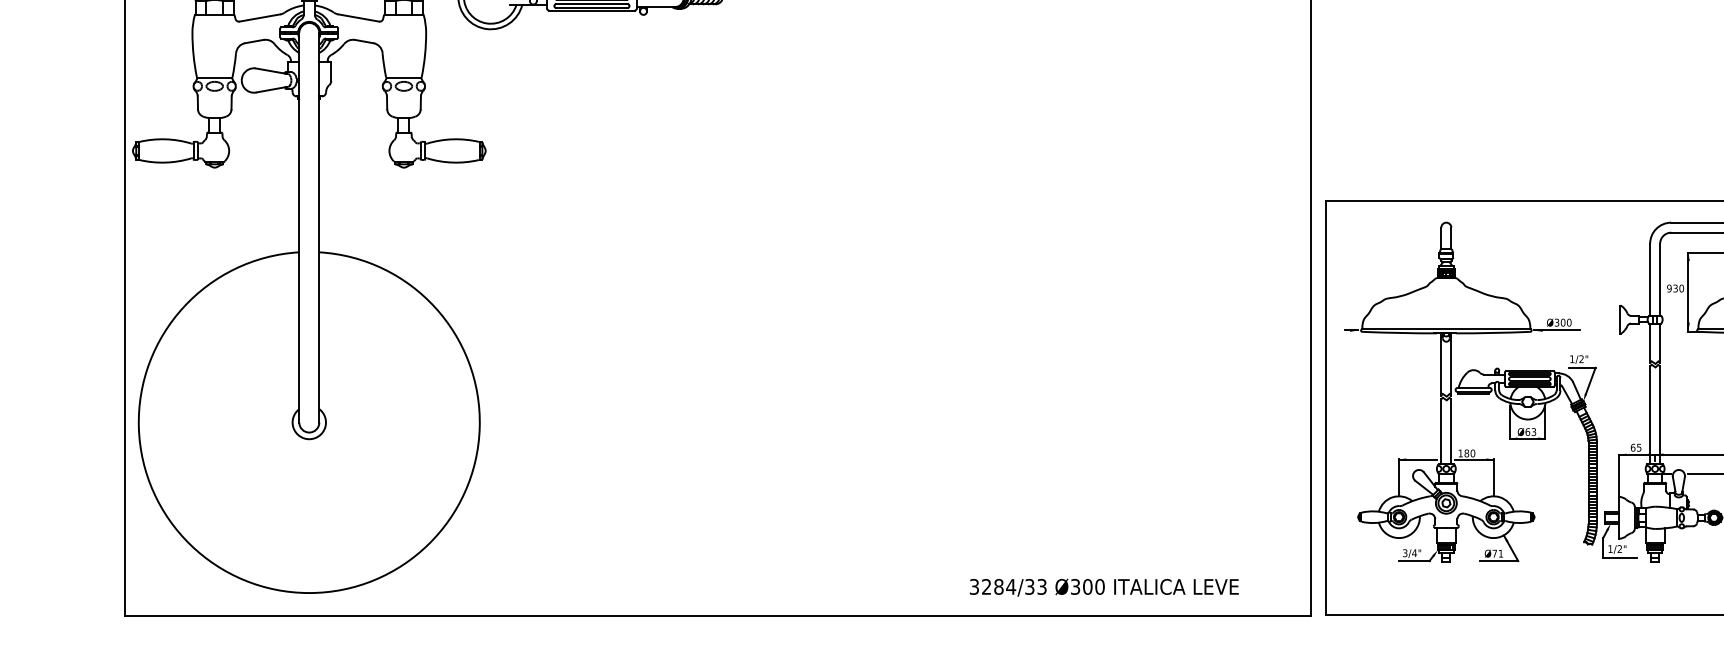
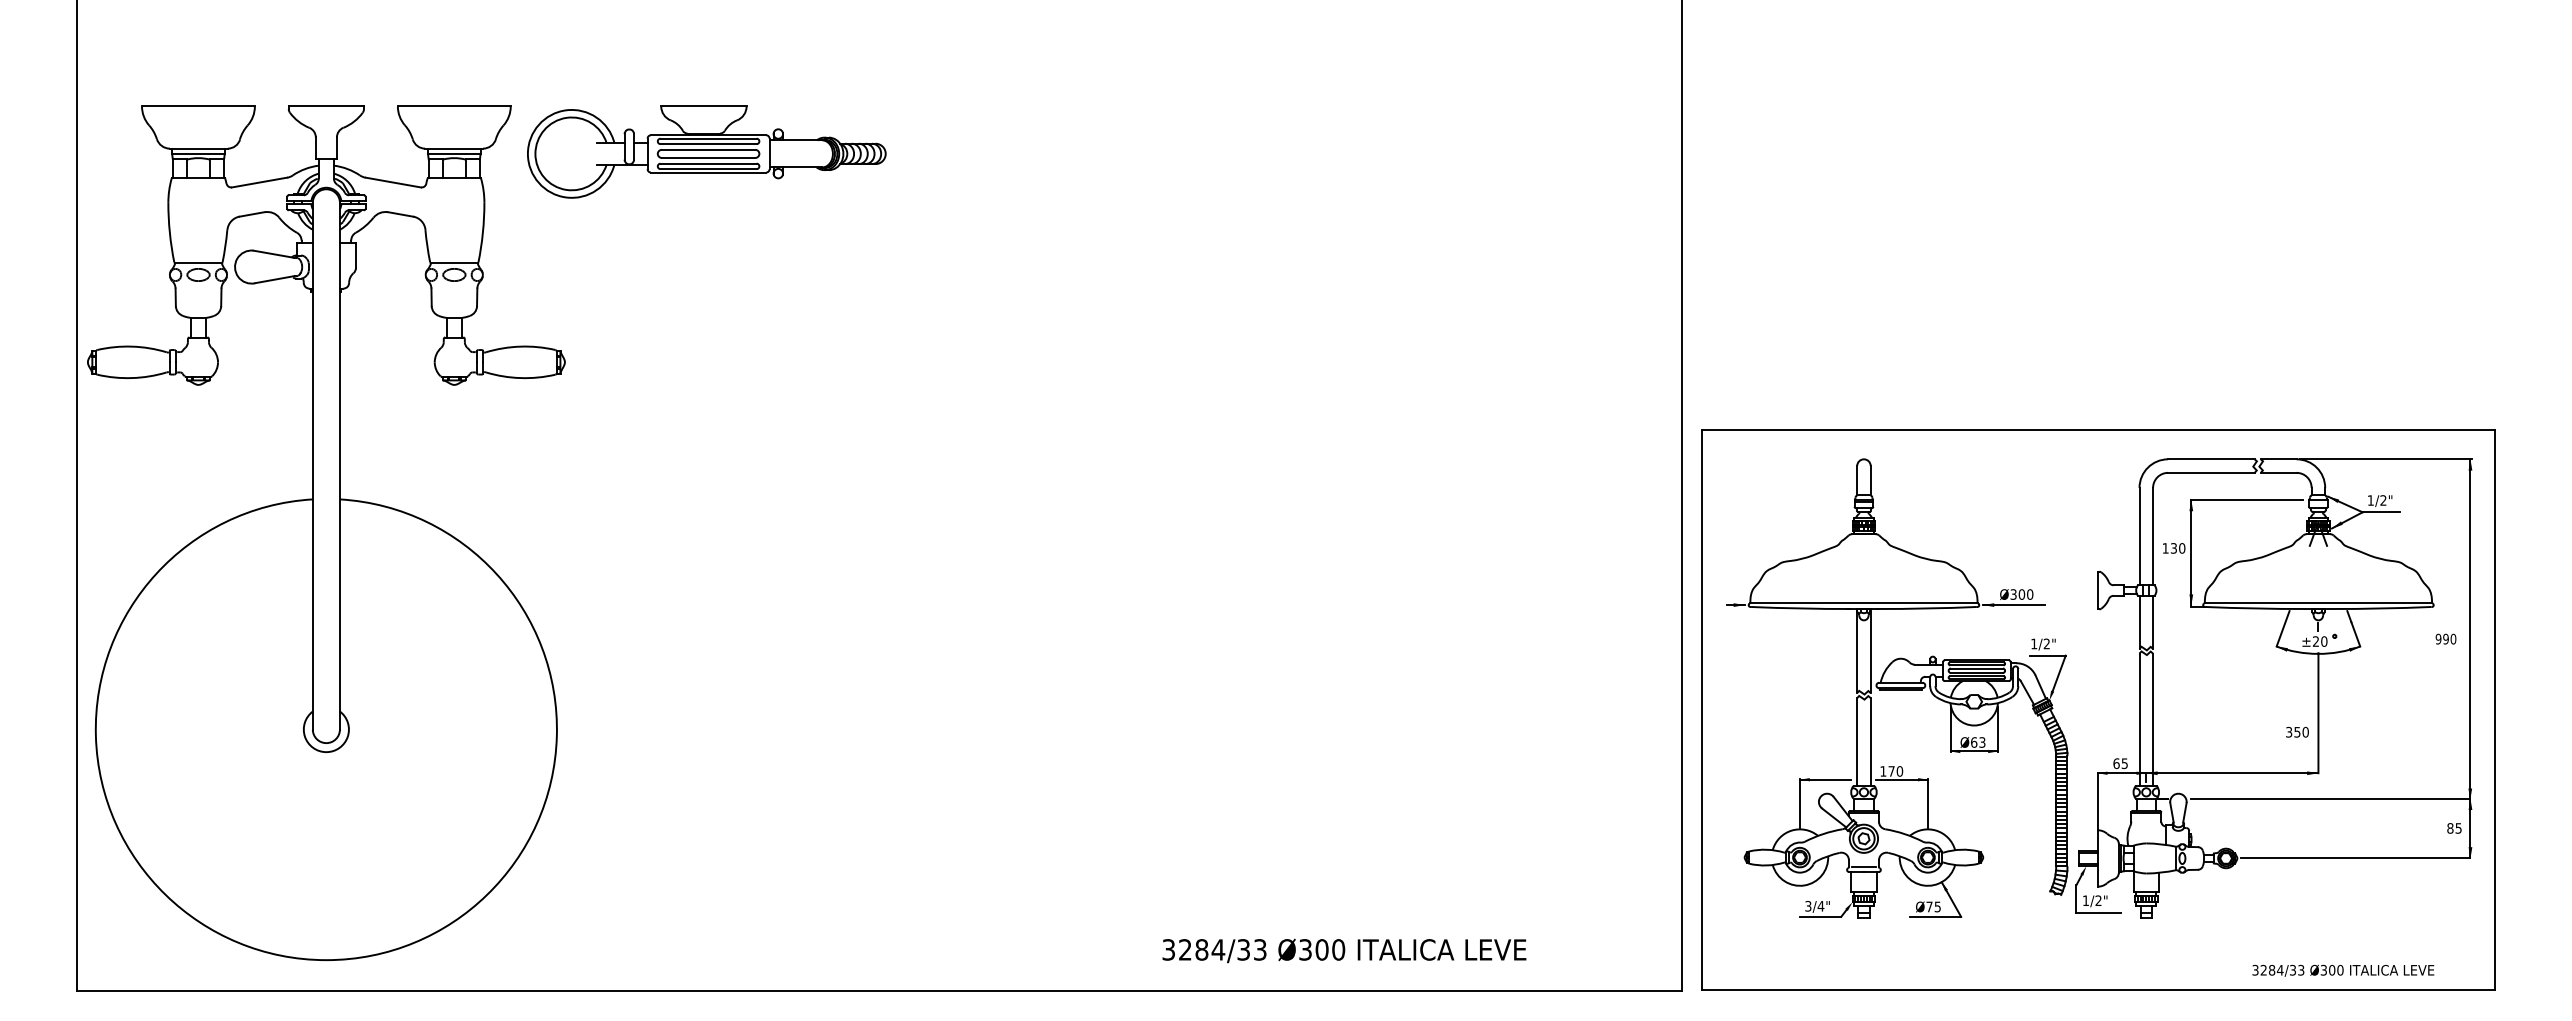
text: (1669, 288) -> (2165, 548), 930 -> 130
text: (1466, 453) -> (1891, 771), 180 -> 170
line: (1446, 523) -> (1863, 866), added
text: (1500, 553) -> (1937, 906), Ø71 -> Ø75
text: (1104, 587) -> (1344, 950), moved

